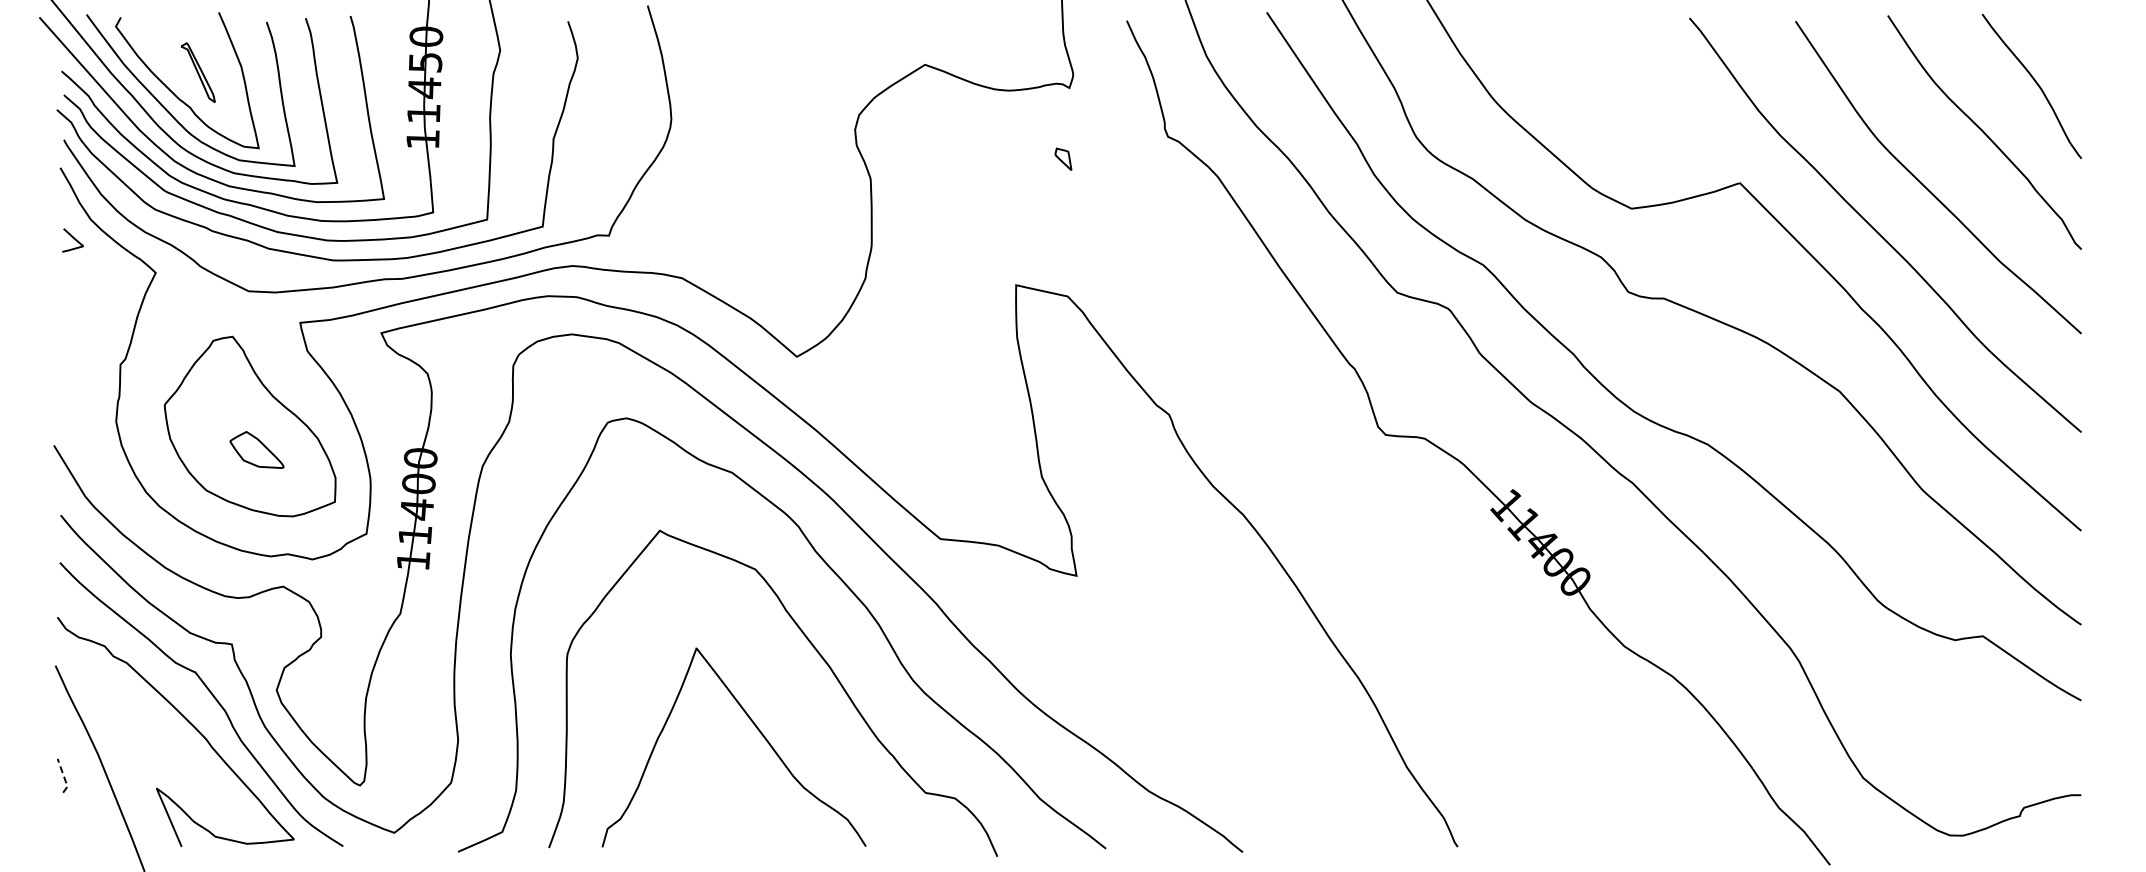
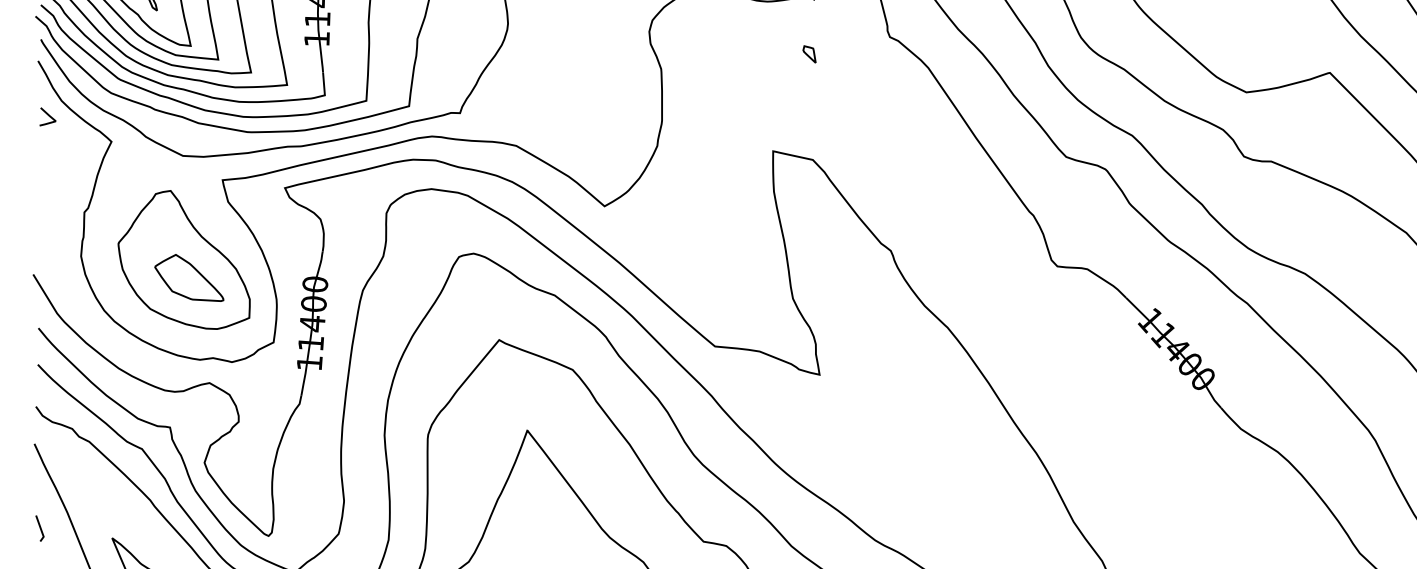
part: (256, 449) -> (189, 277), size x1.67
line: (63, 776) -> (40, 529), dashed -> solid

